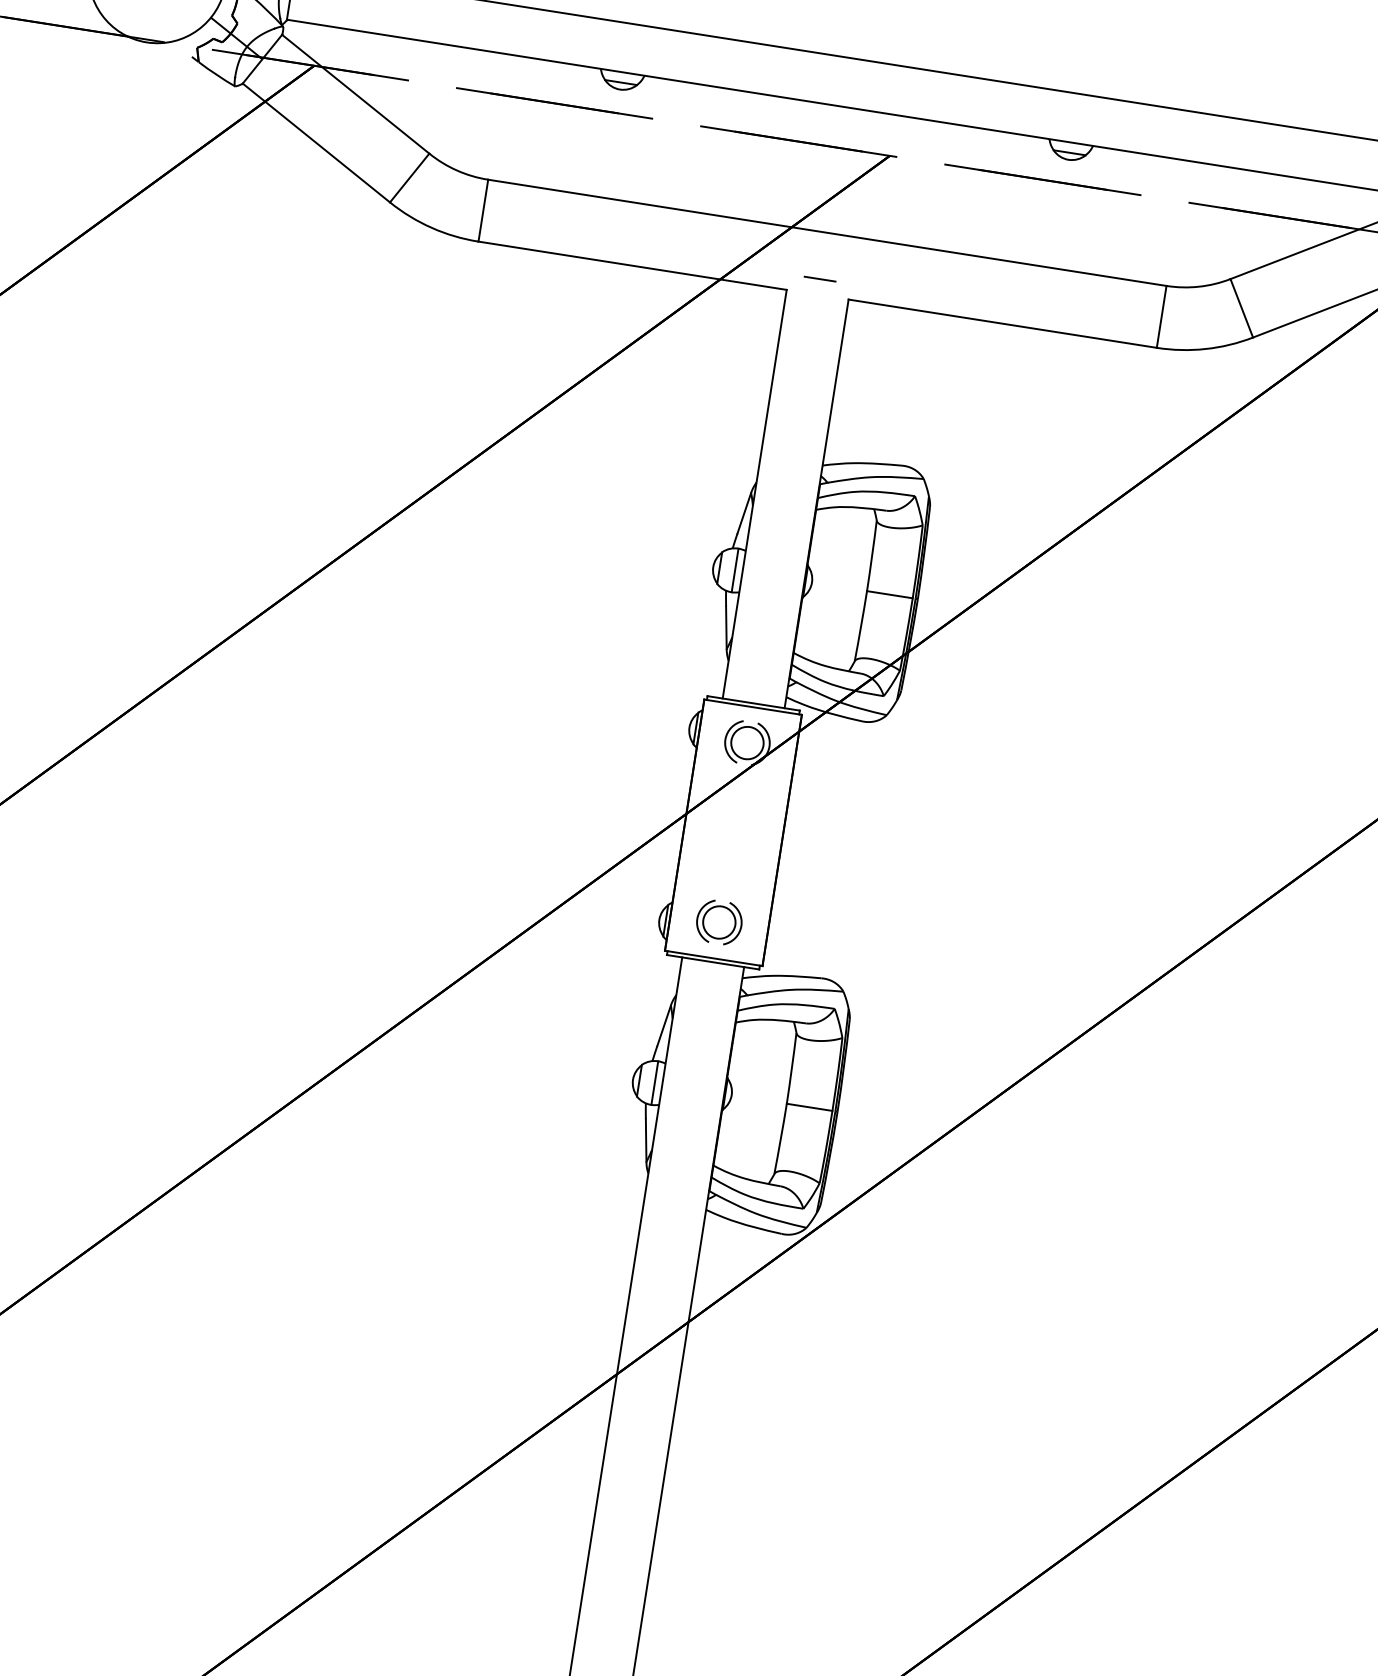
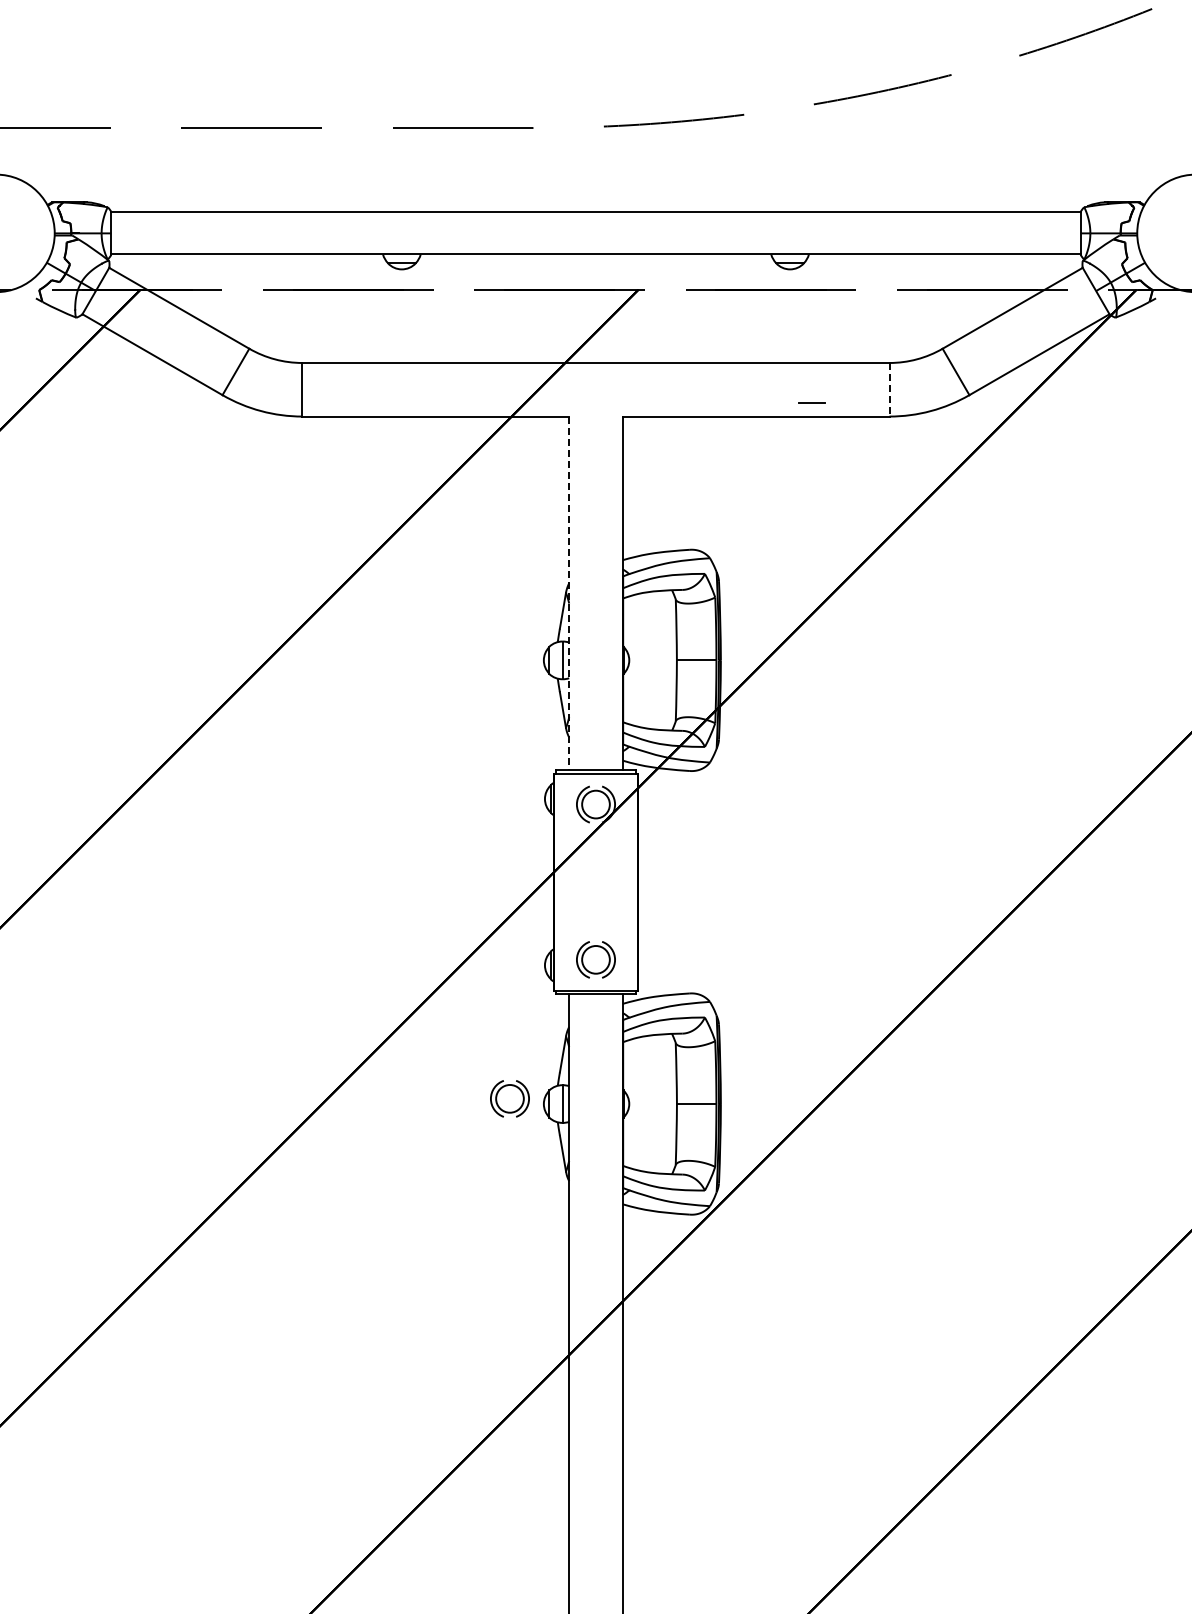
line: (819, 278) -> (811, 402), moved
line: (1161, 316) -> (889, 389), solid -> dashed
line: (755, 494) -> (569, 593), solid -> dashed
part: (594, 1067) -> (509, 1098), added

